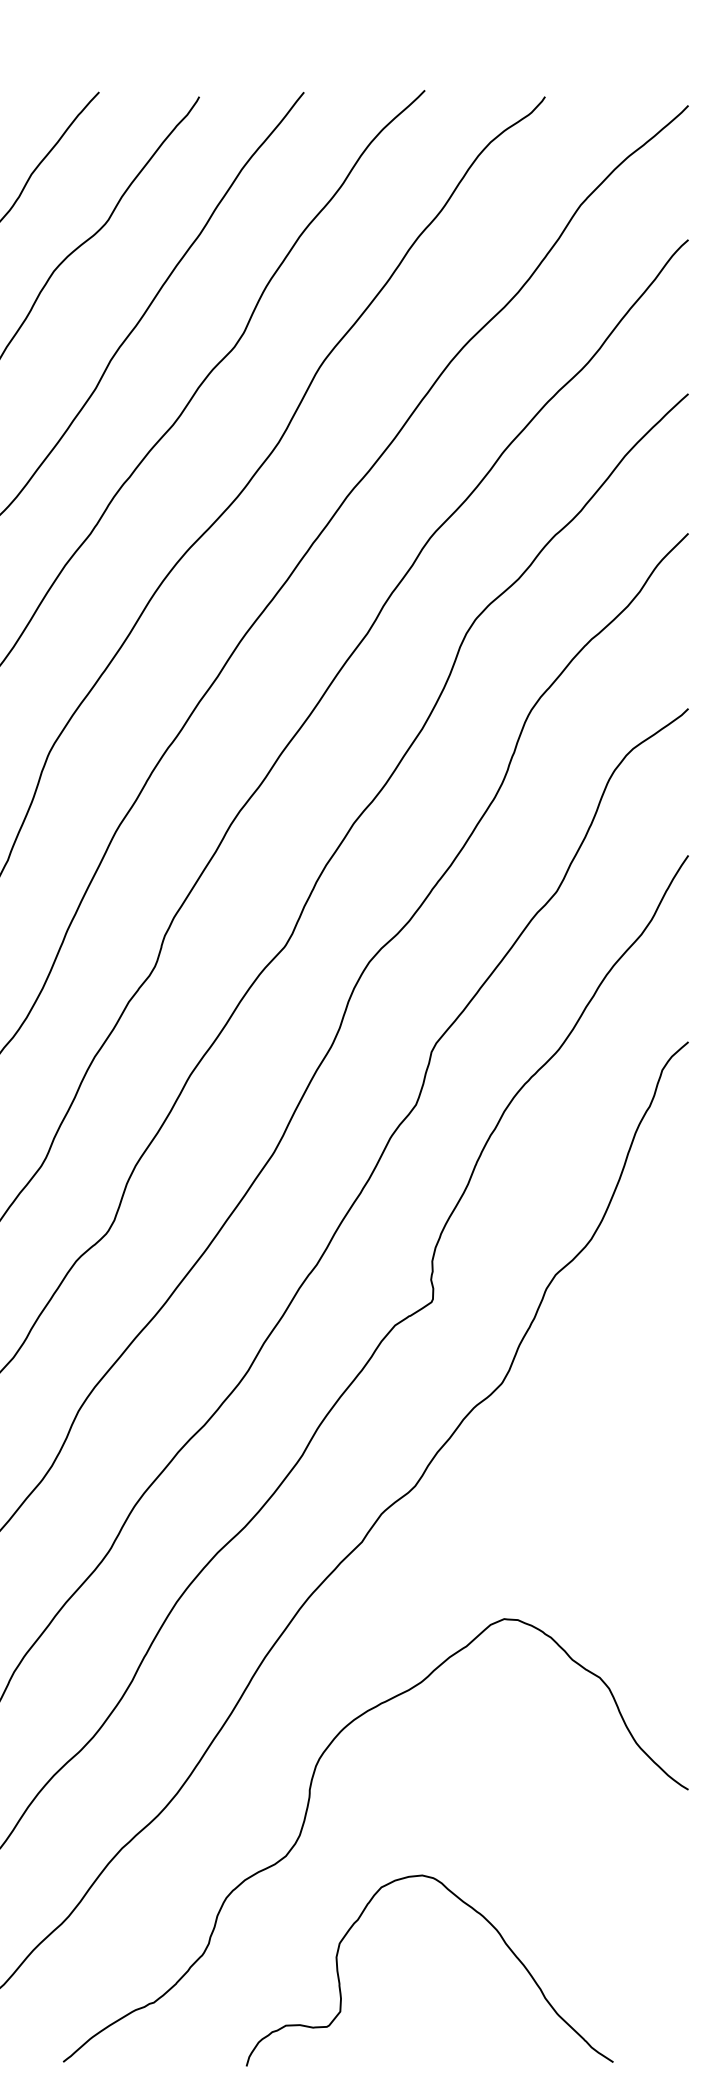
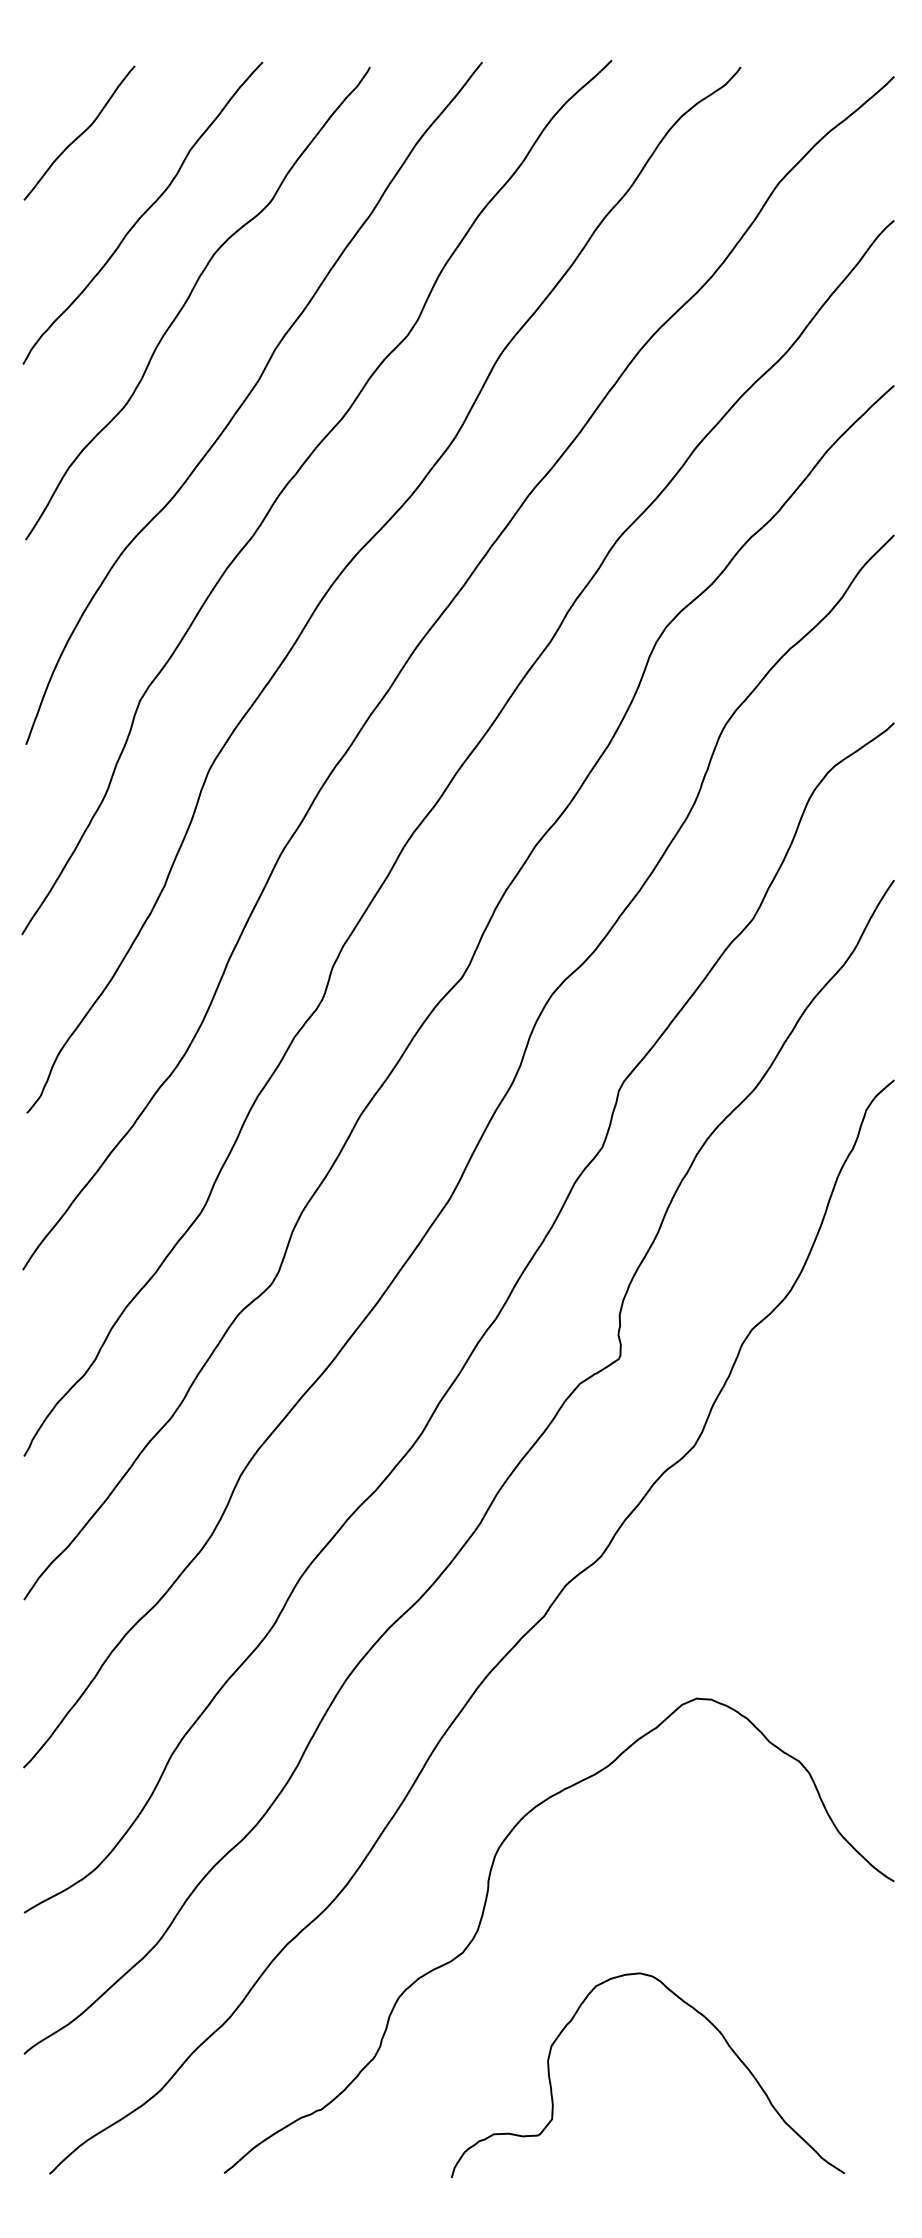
curve: (474, 1911) -> (695, 2011), moved

